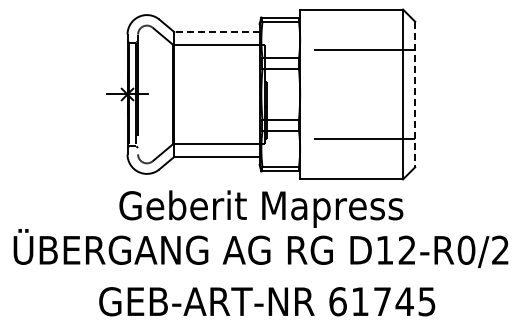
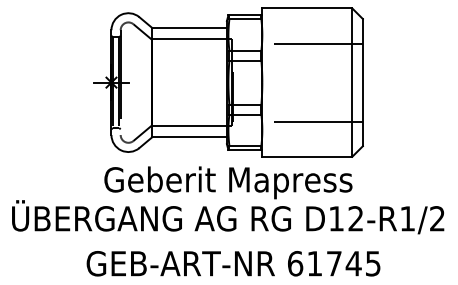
line: (216, 32) -> (189, 28), dashed -> solid
line: (415, 94) -> (363, 82), dashed -> solid
text: (466, 249) -> (407, 218), D12-R0/2 -> D12-R1/2

